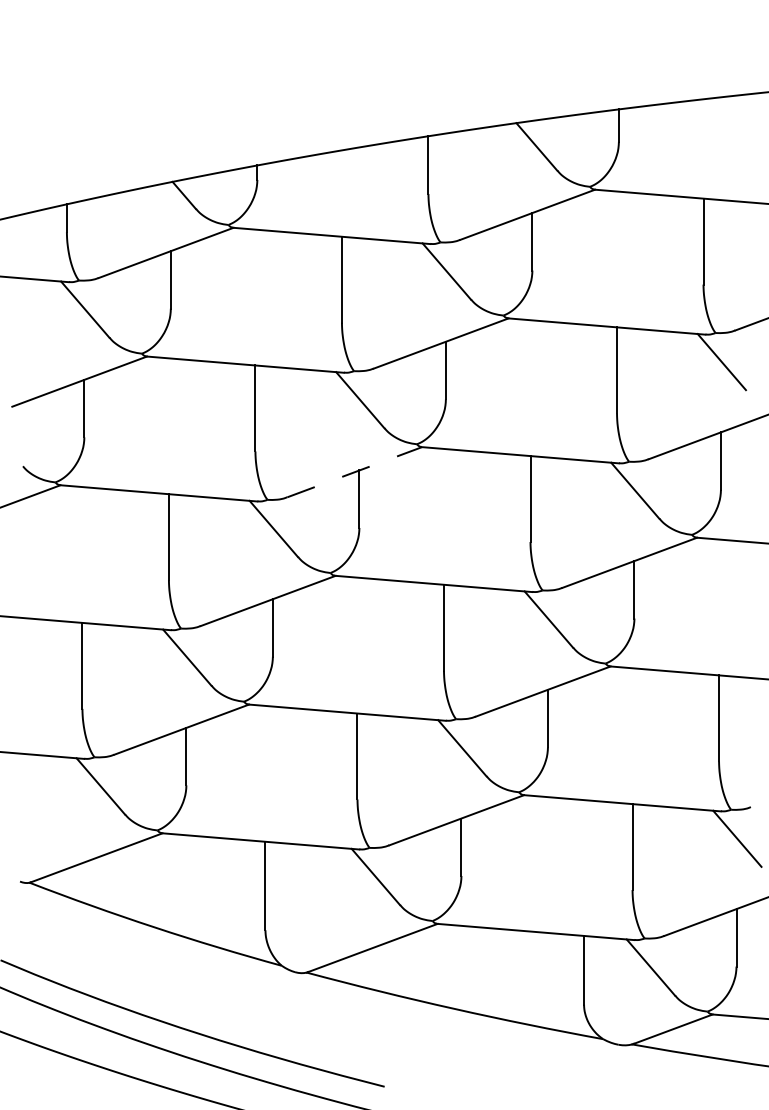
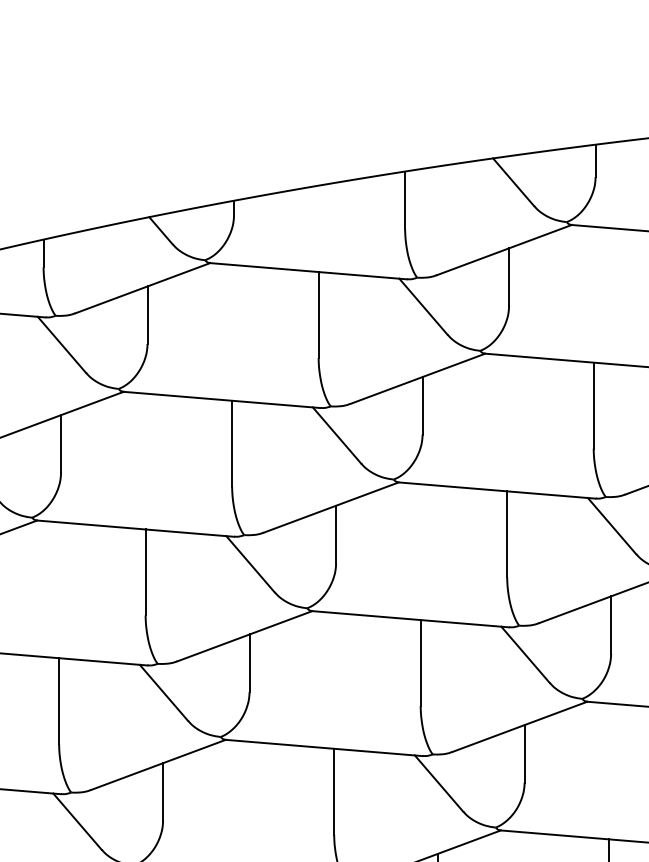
line: (354, 472) -> (331, 507), dashed -> solid

